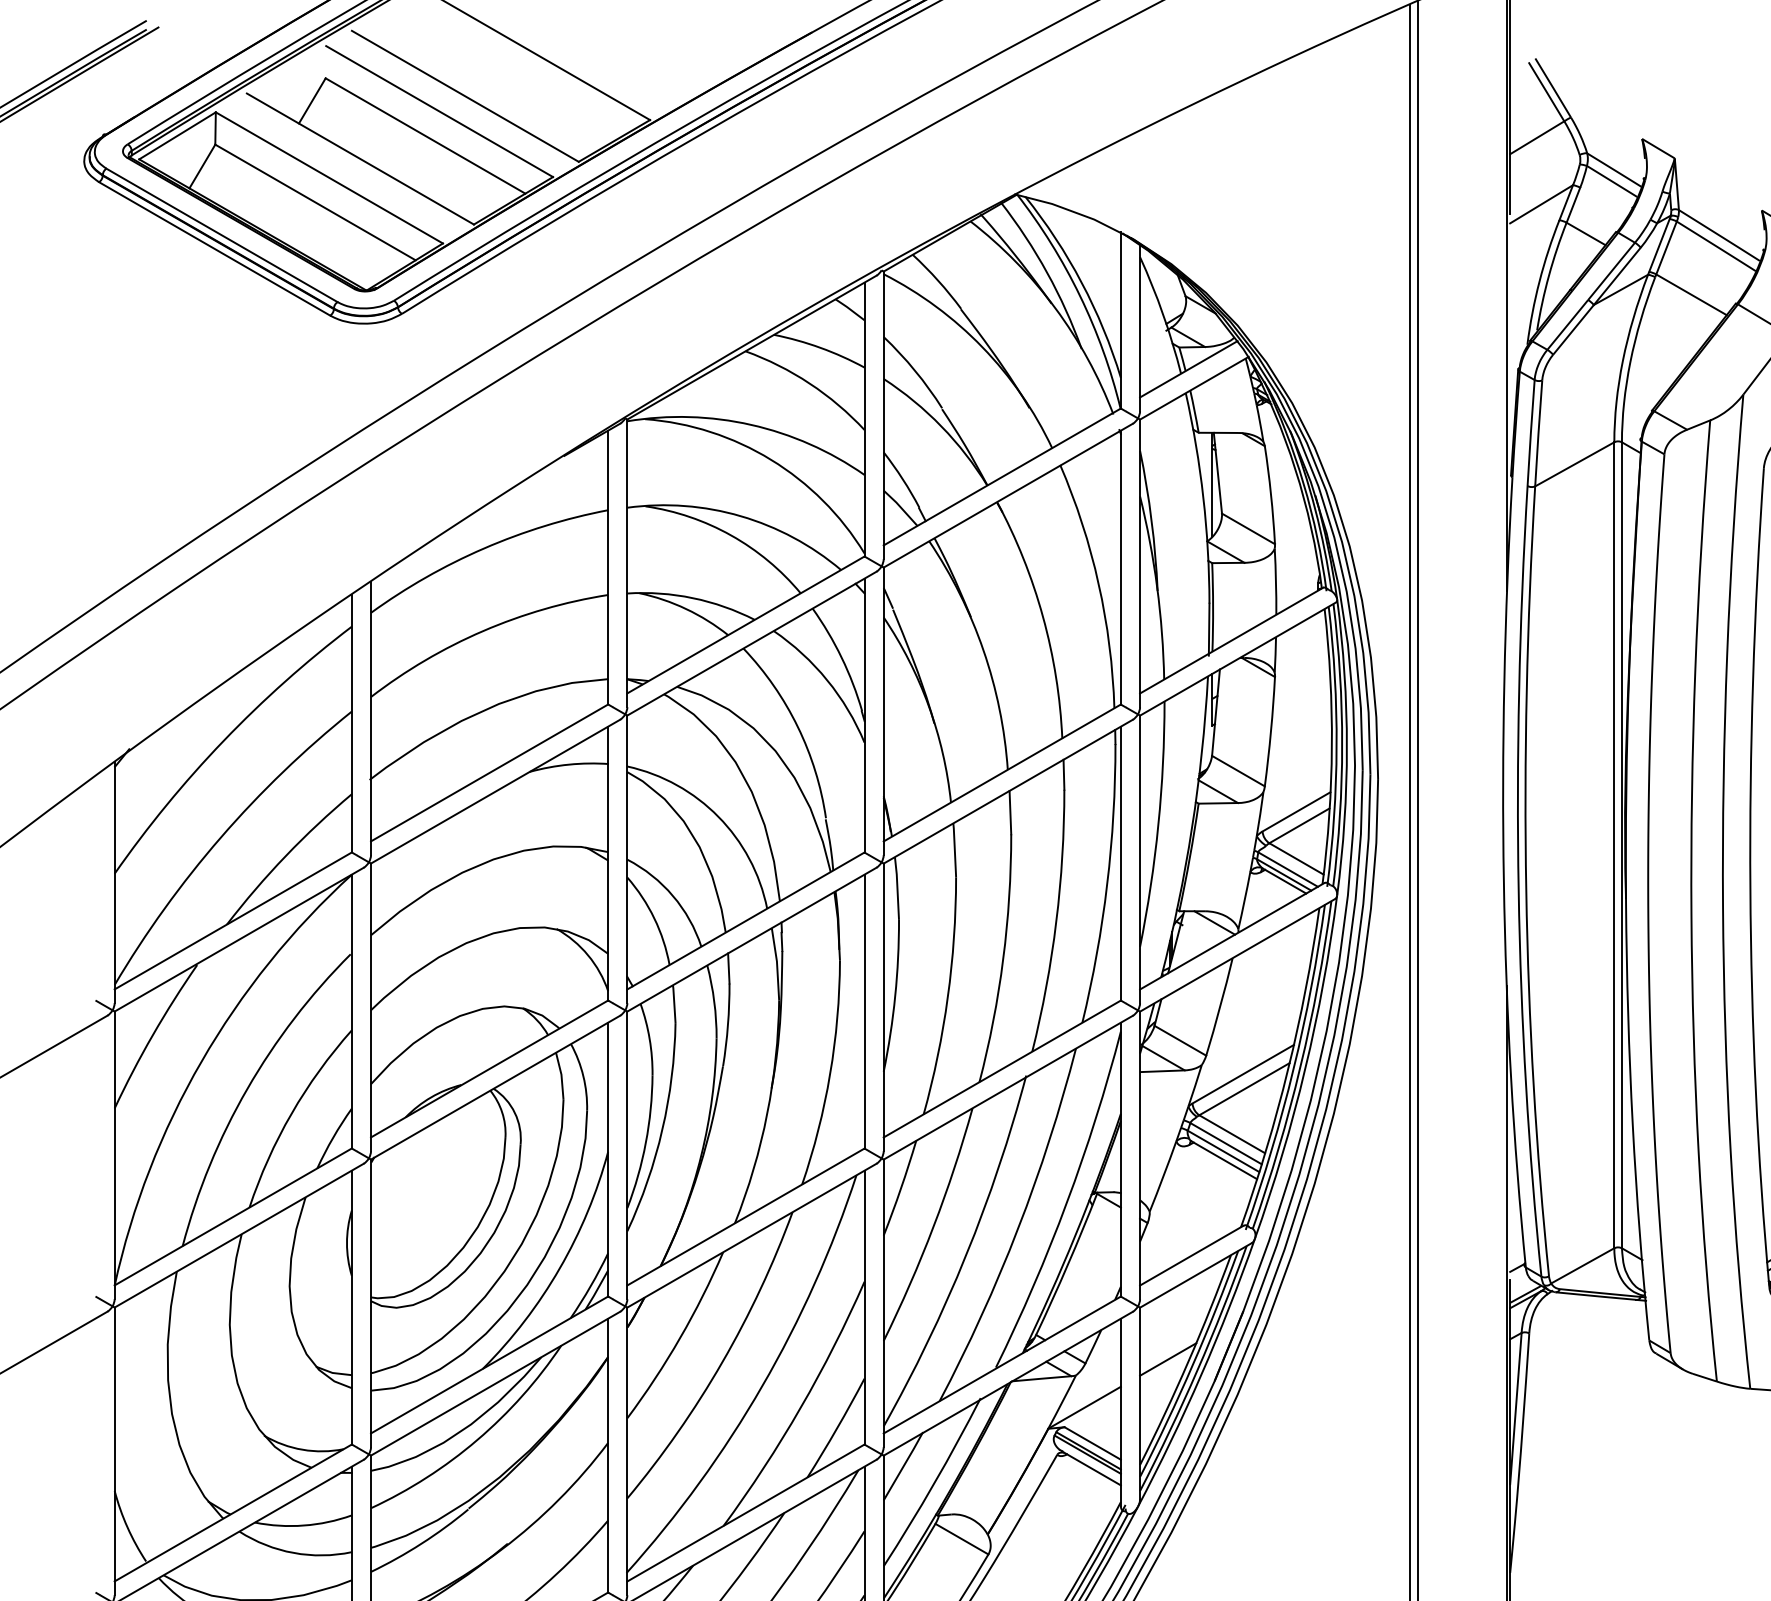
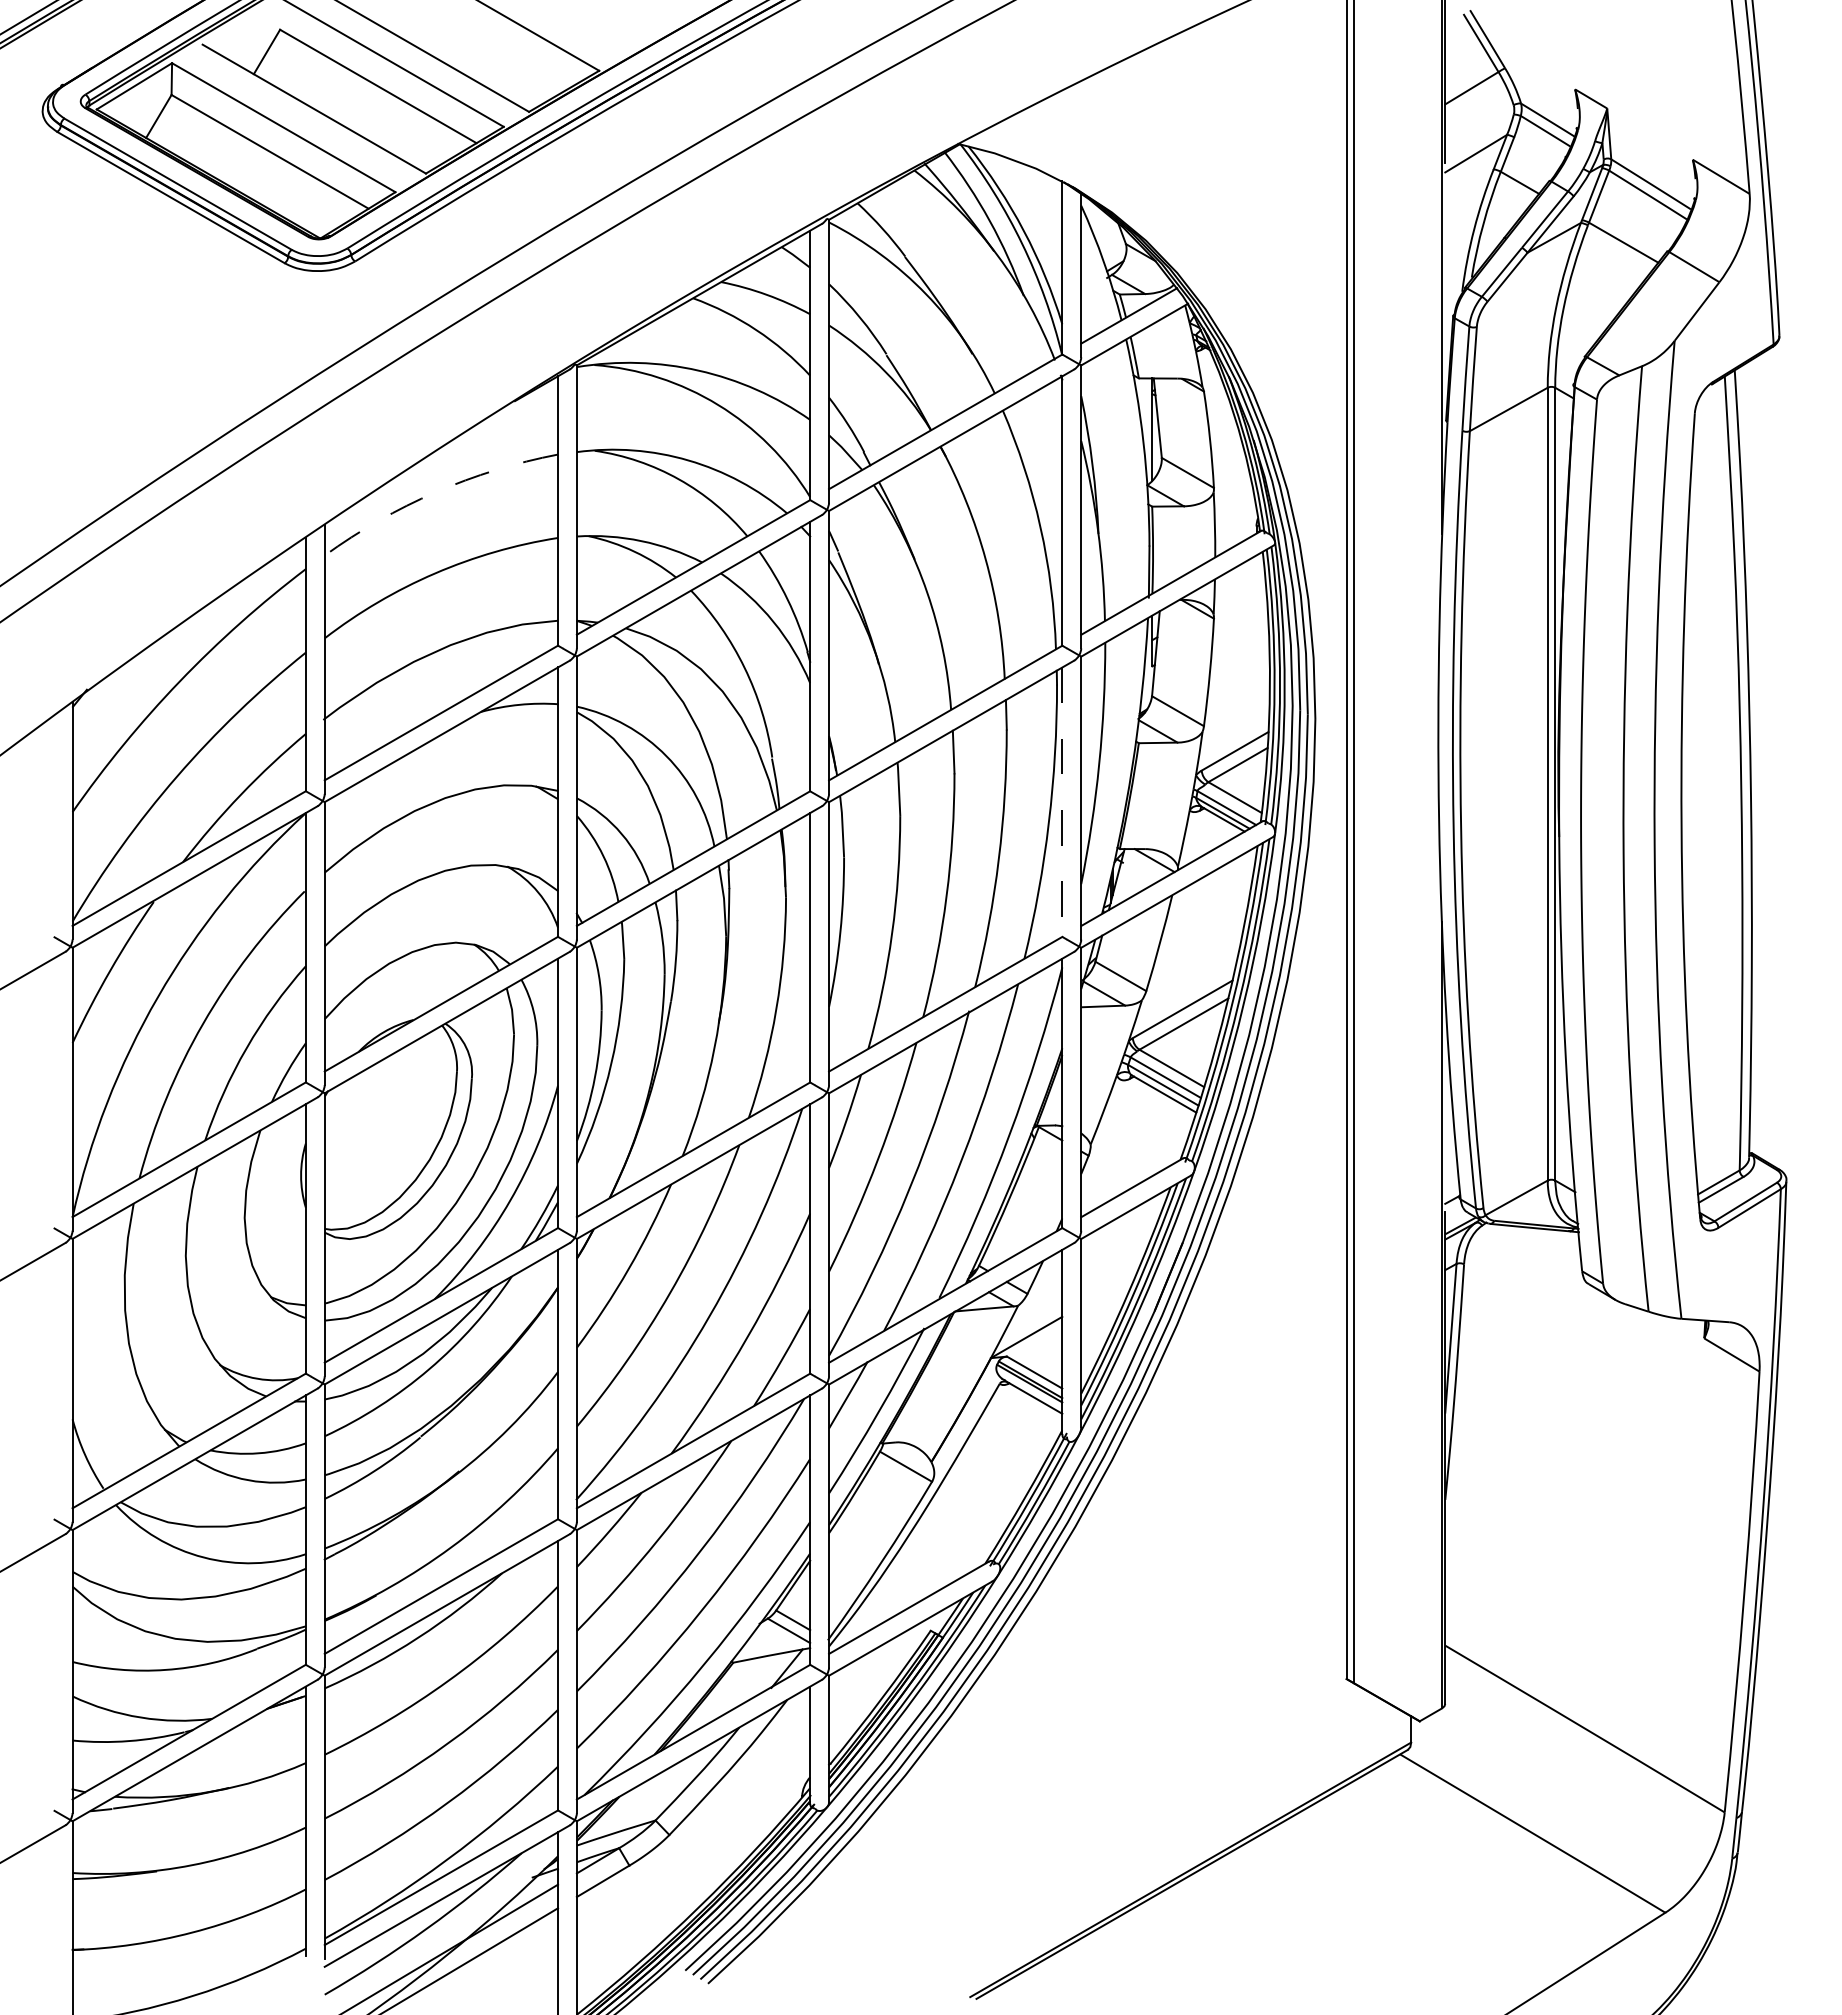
arc: (483, 548) -> (435, 492), solid -> dashed
line: (1121, 863) -> (1062, 802), solid -> dashed
line: (1167, 1358) -> (1108, 1289), removed

